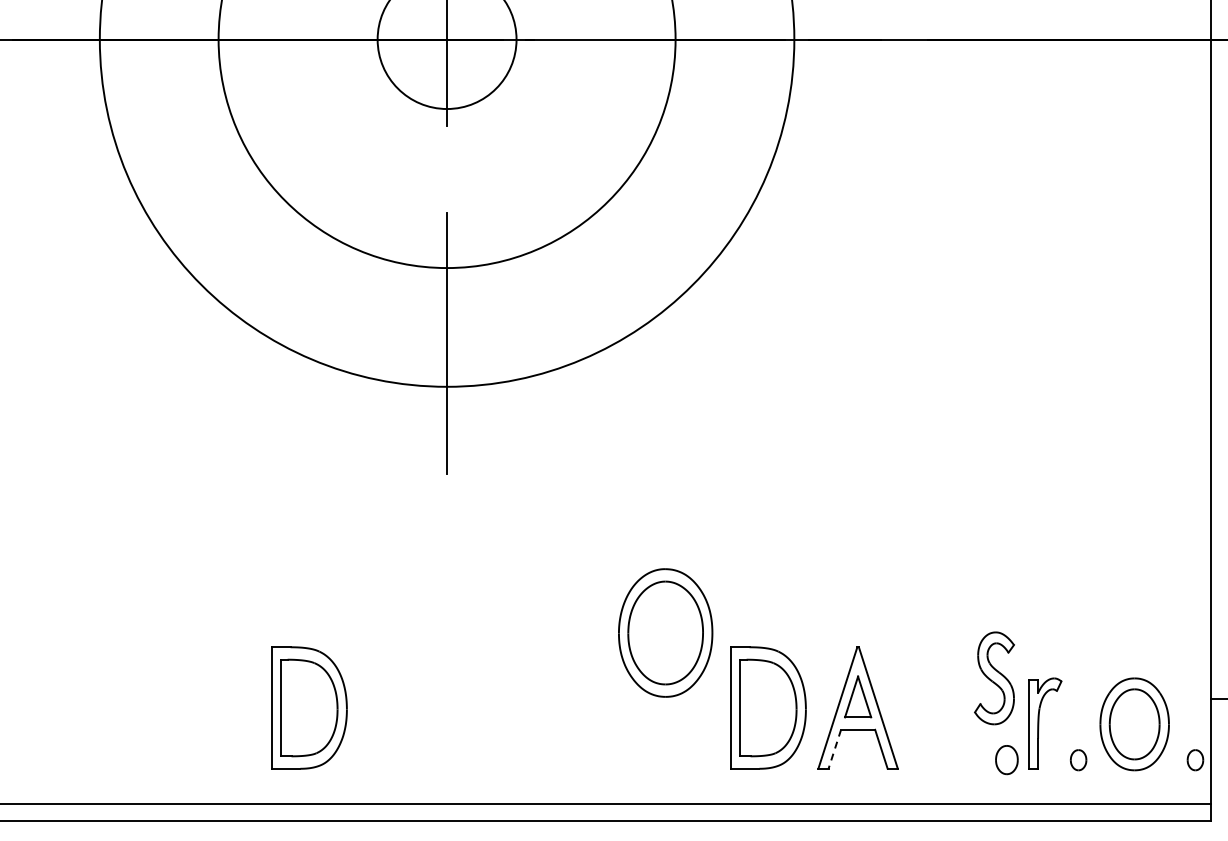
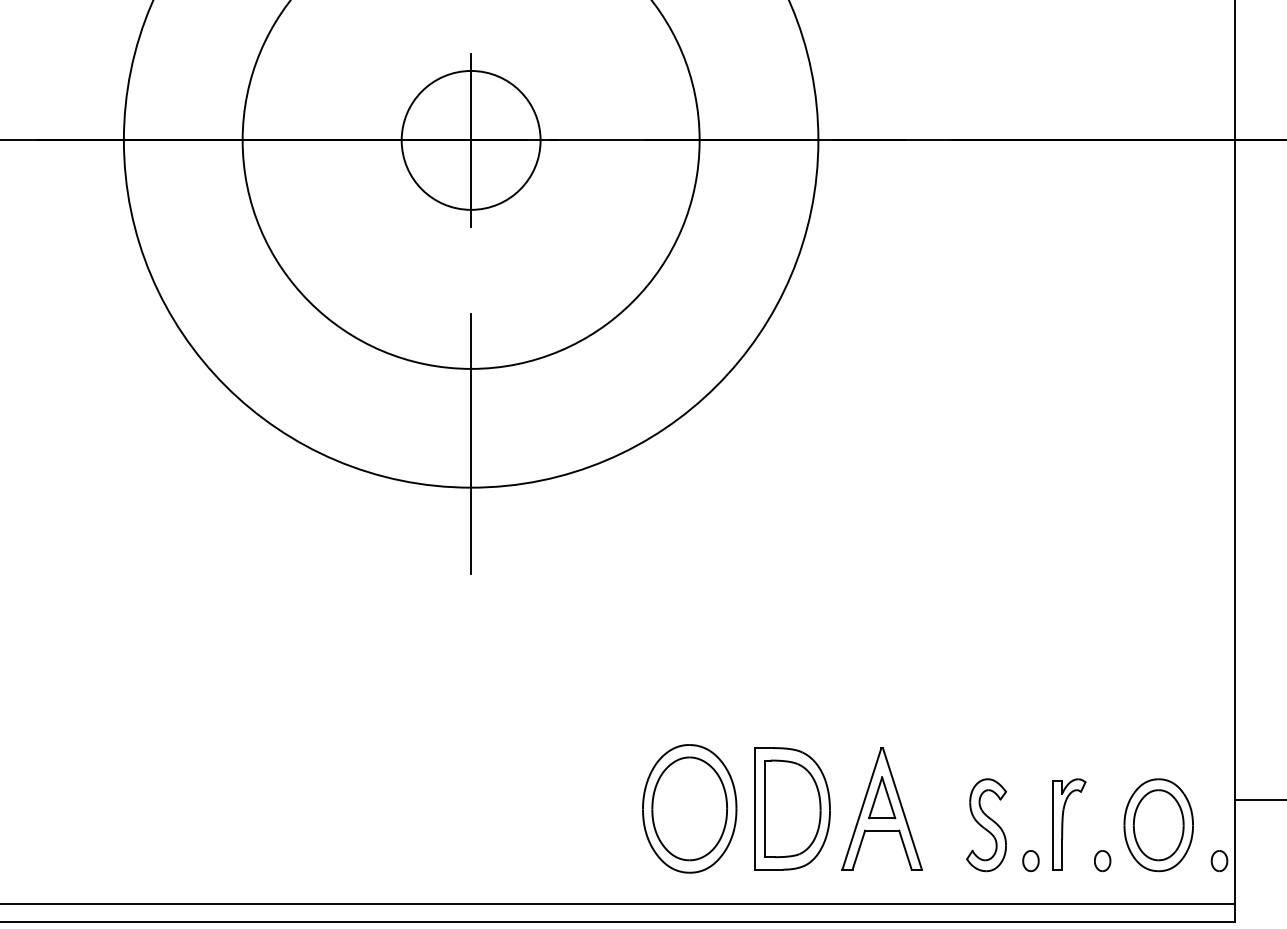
part: (665, 632) -> (689, 808), moved
part: (994, 678) -> (986, 825), moved
part: (309, 707) -> (333, 808), removed
line: (834, 749) -> (858, 850), dashed -> solid
part: (1006, 760) -> (1030, 861), size x0.71

